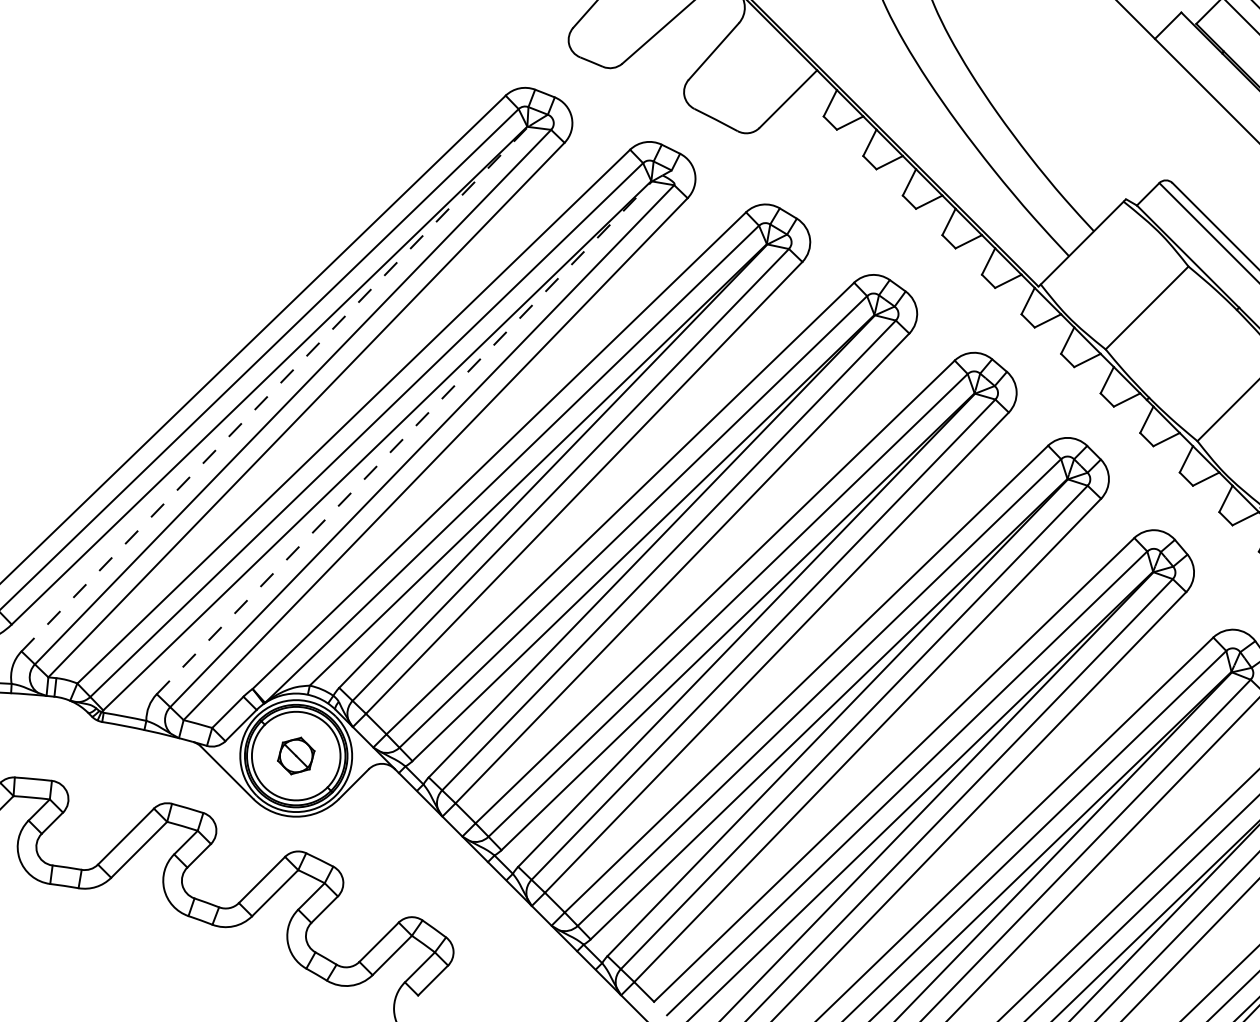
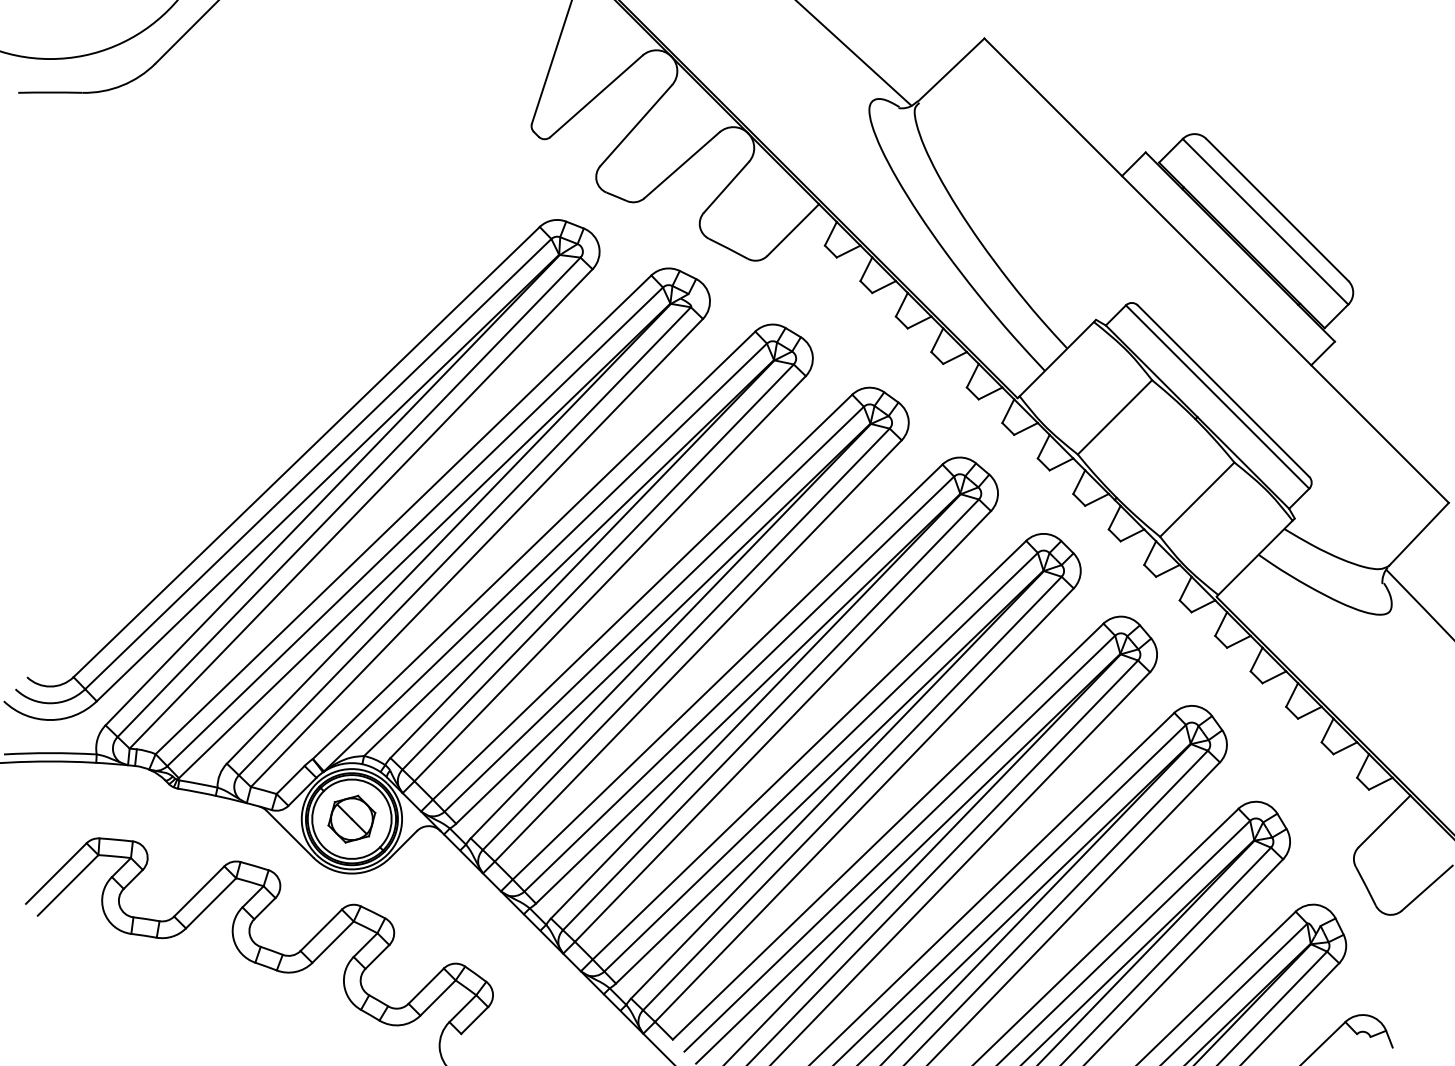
line: (274, 389) -> (332, 490), dashed -> solid
line: (403, 437) -> (448, 533), dashed -> solid
part: (295, 755) -> (351, 818), size x1.43

